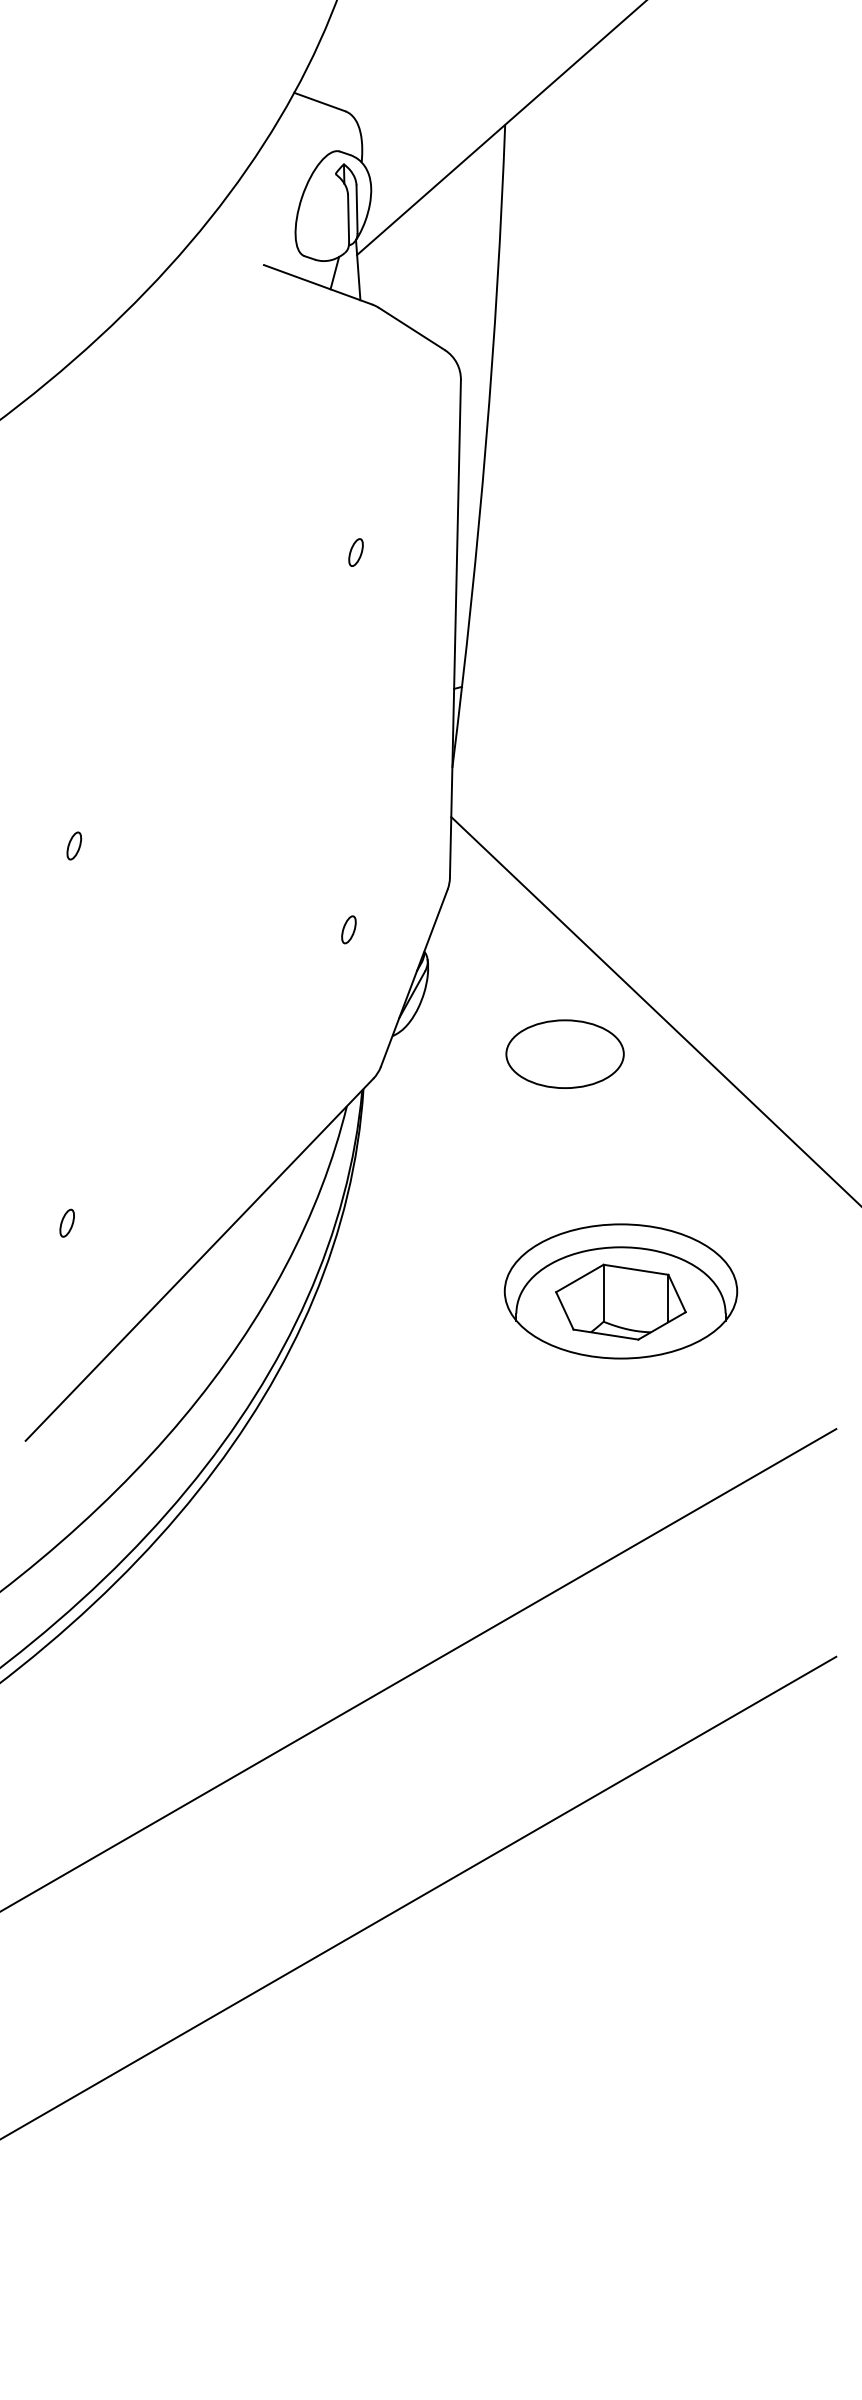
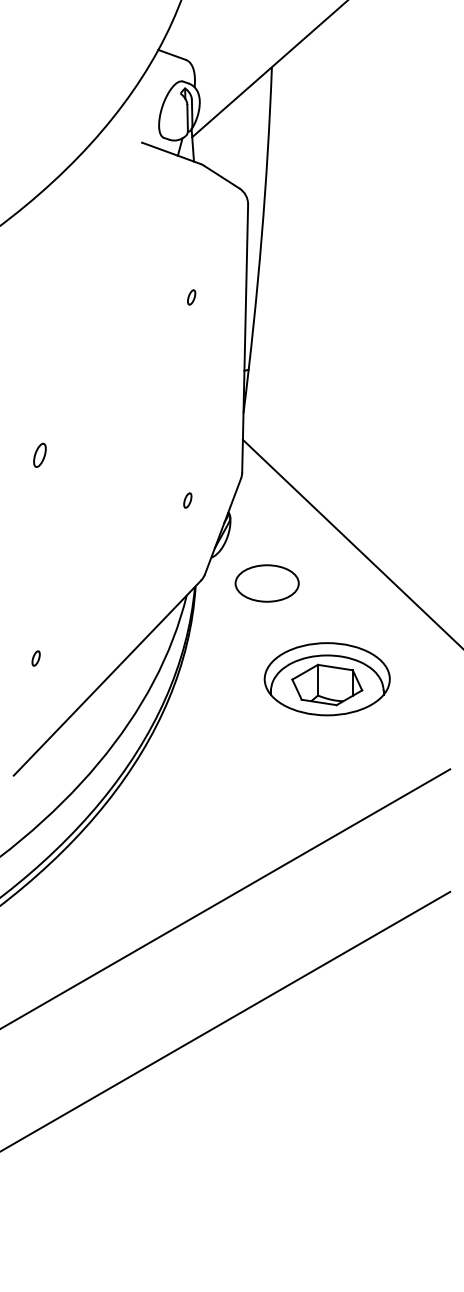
part: (73, 846) -> (39, 455), size x1.6
part: (563, 1054) -> (266, 583), moved
part: (619, 1291) -> (326, 679), moved

